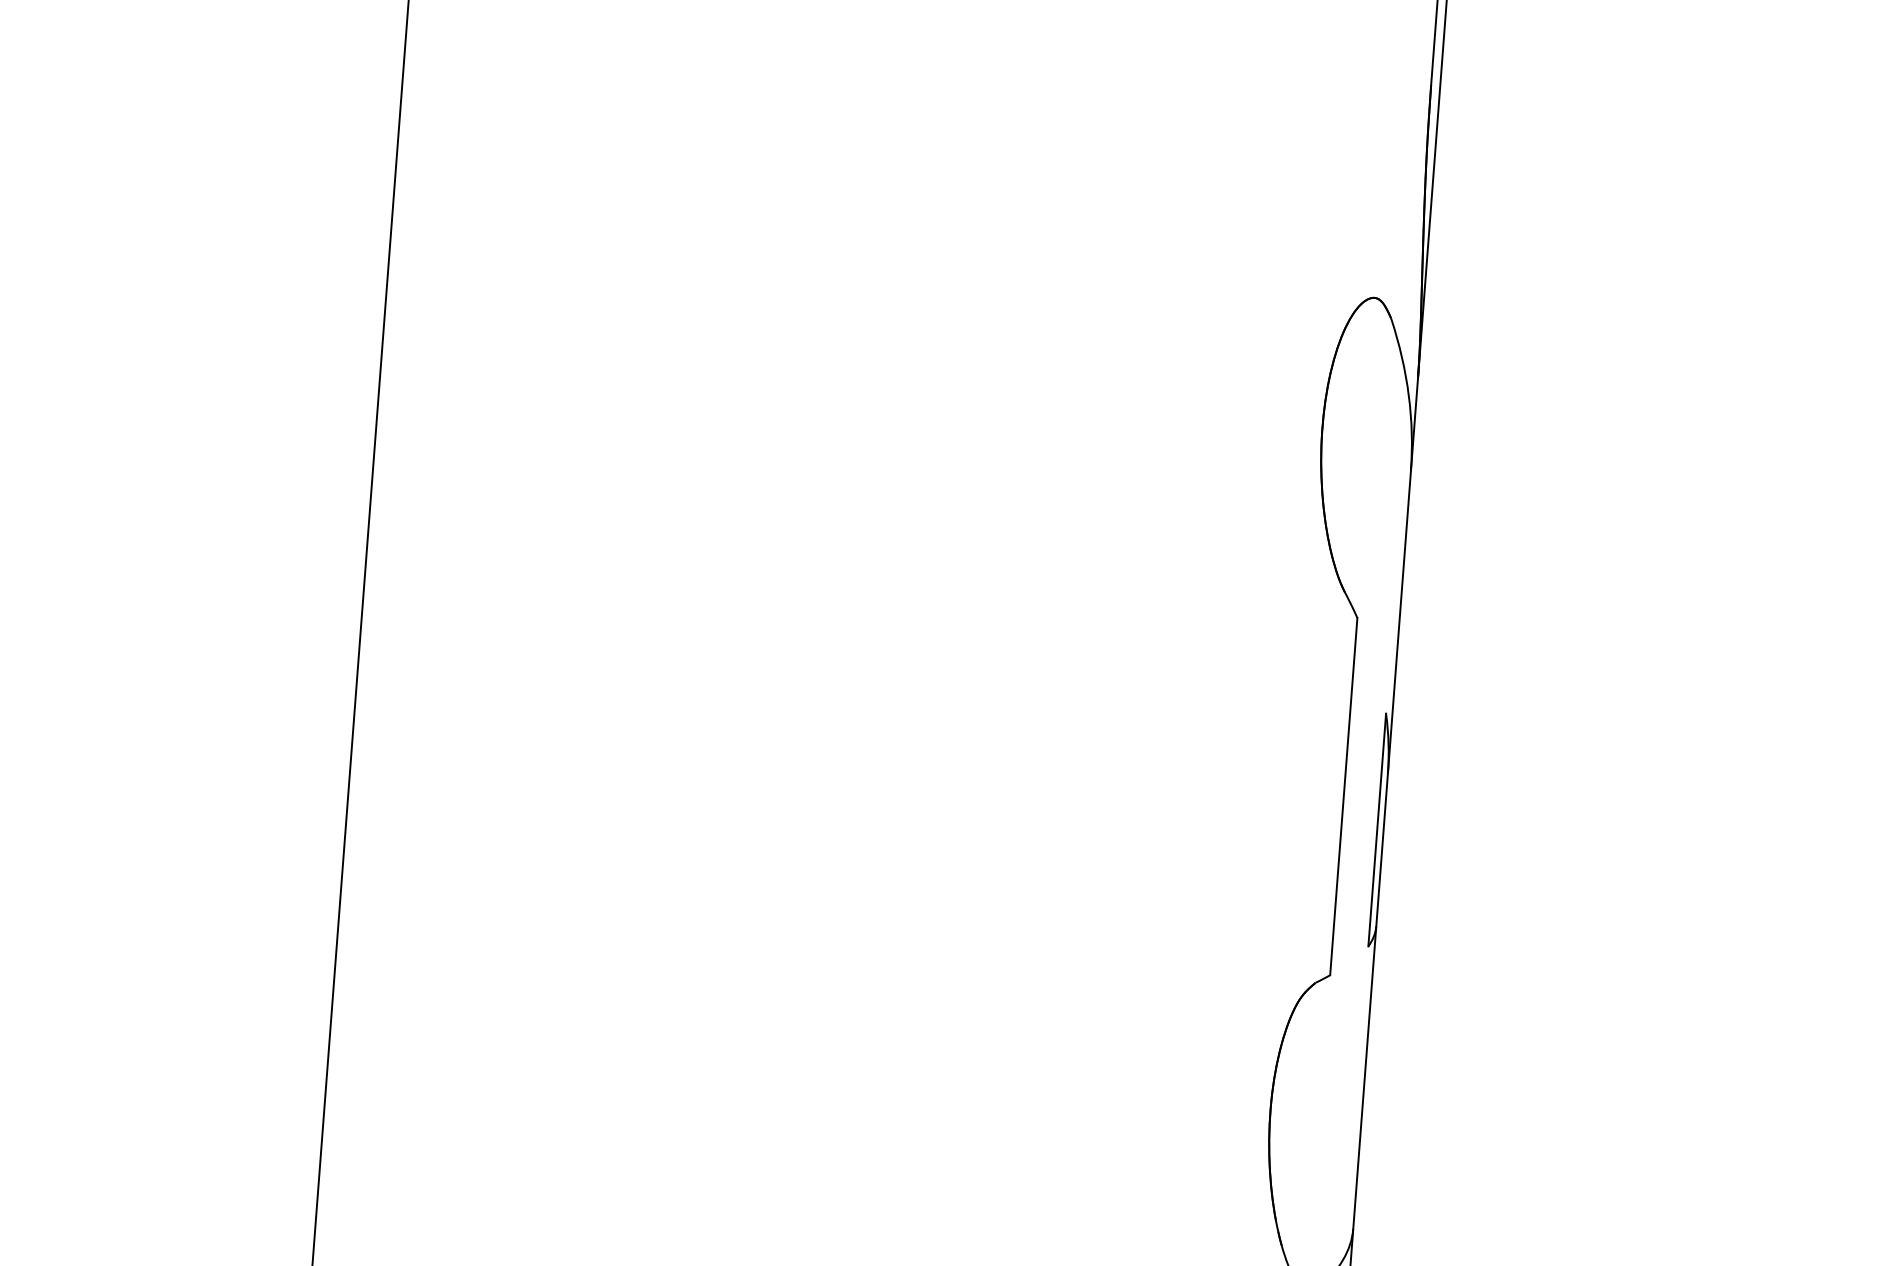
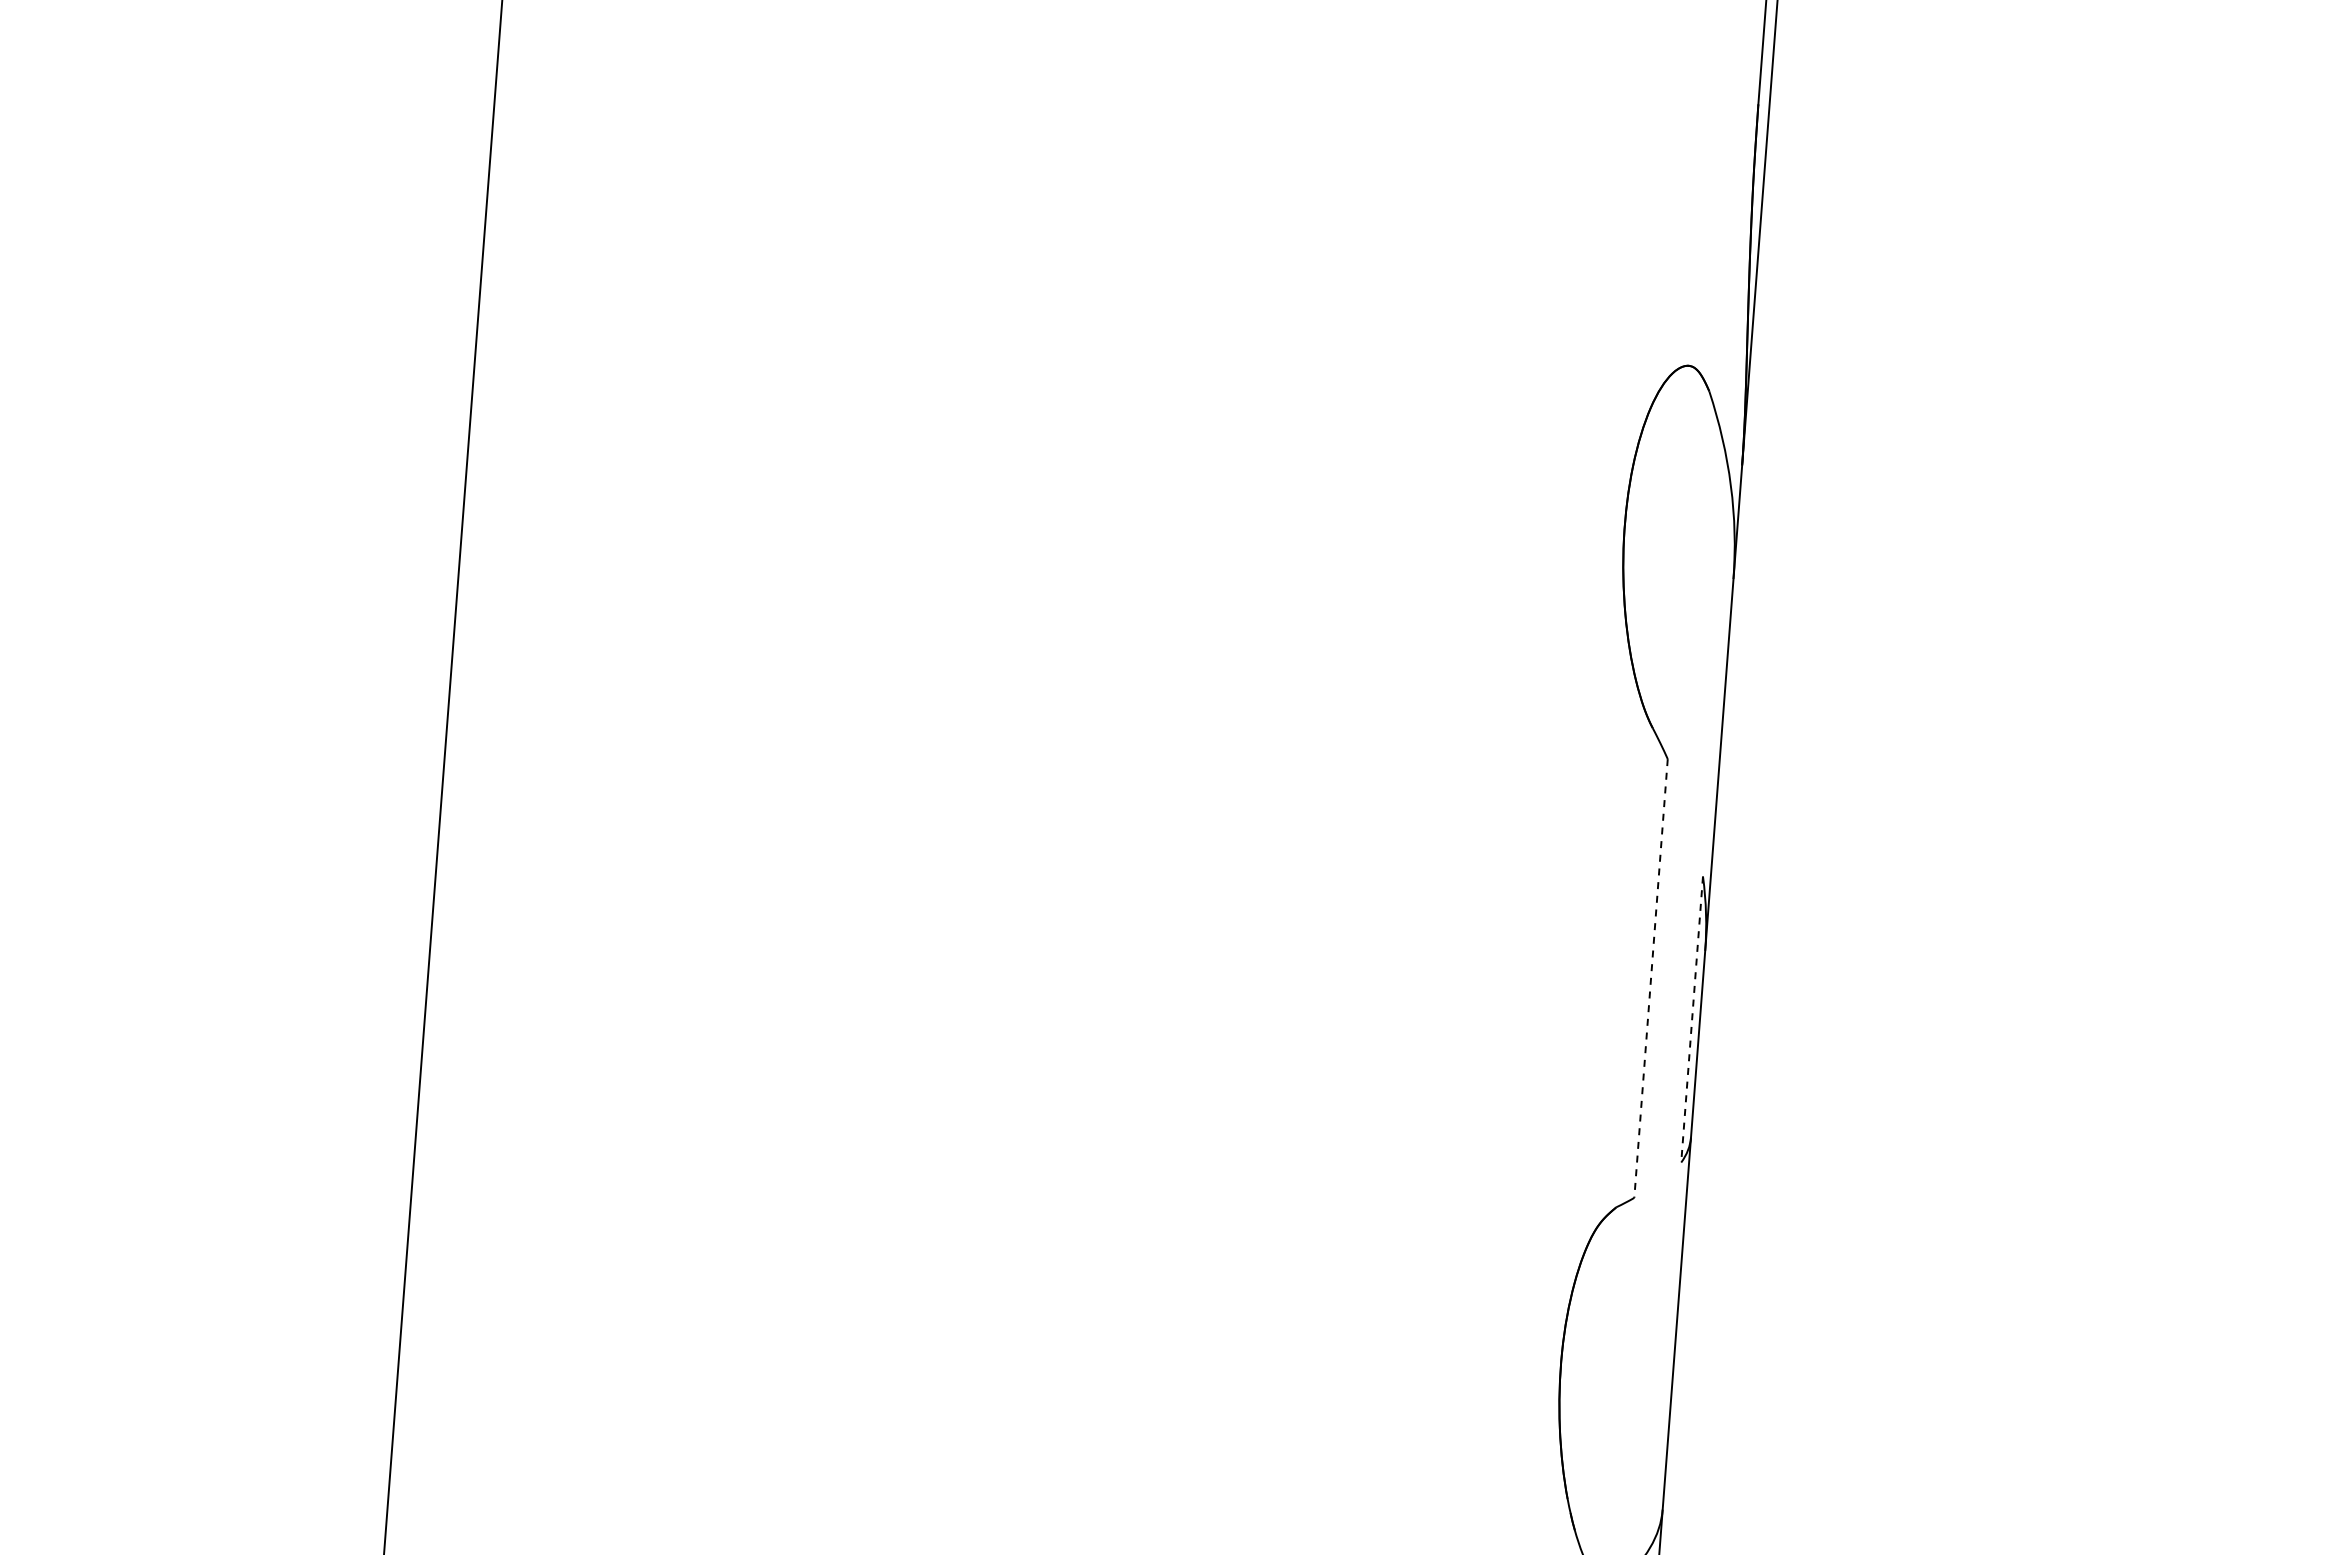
line: (1344, 796) -> (1651, 978), solid -> dashed
line: (1377, 830) -> (1692, 1020), solid -> dashed

